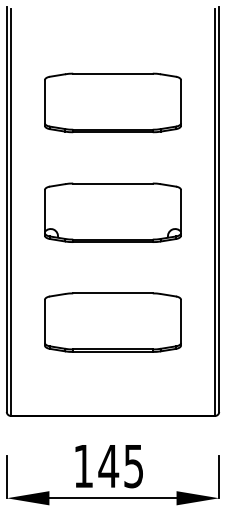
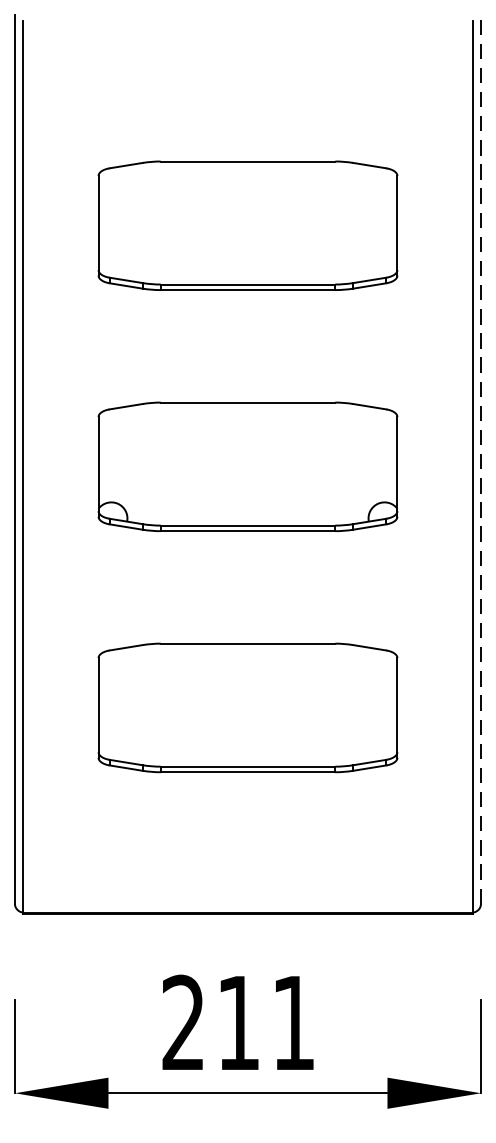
line: (219, 209) -> (481, 459), solid -> dashed
text: (108, 466) -> (238, 1023), 145 -> 211

